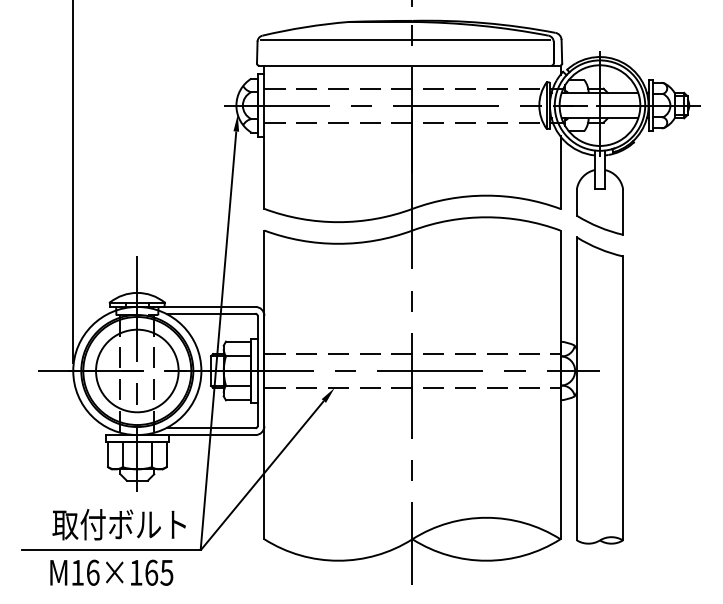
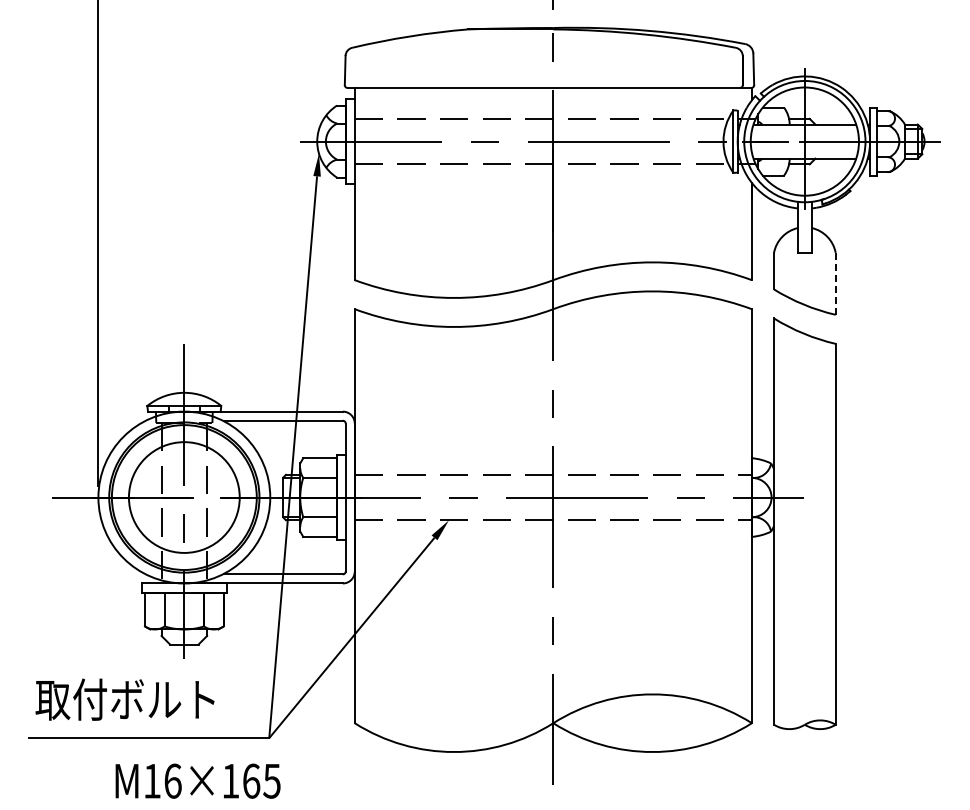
line: (405, 39) -> (543, 53), removed
line: (622, 211) -> (835, 283), solid -> dashed
text: (118, 524) -> (124, 699), moved
text: (111, 572) -> (197, 780), moved

